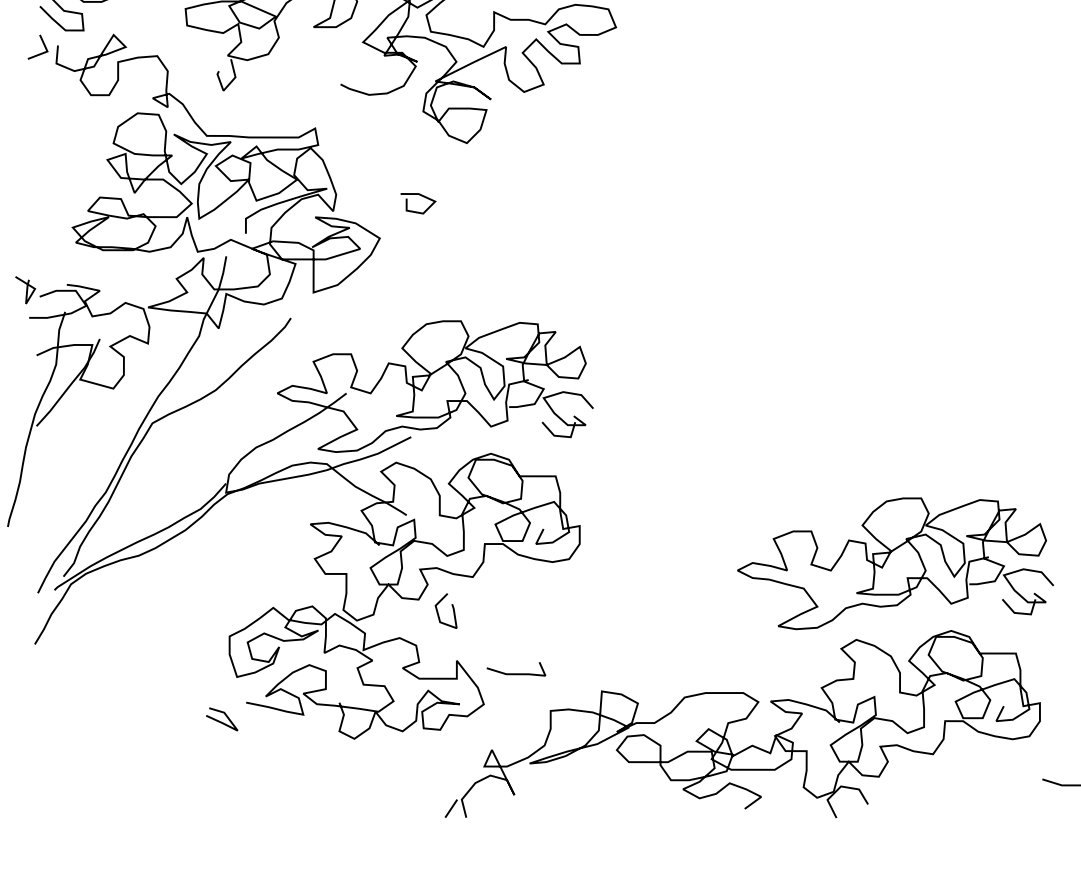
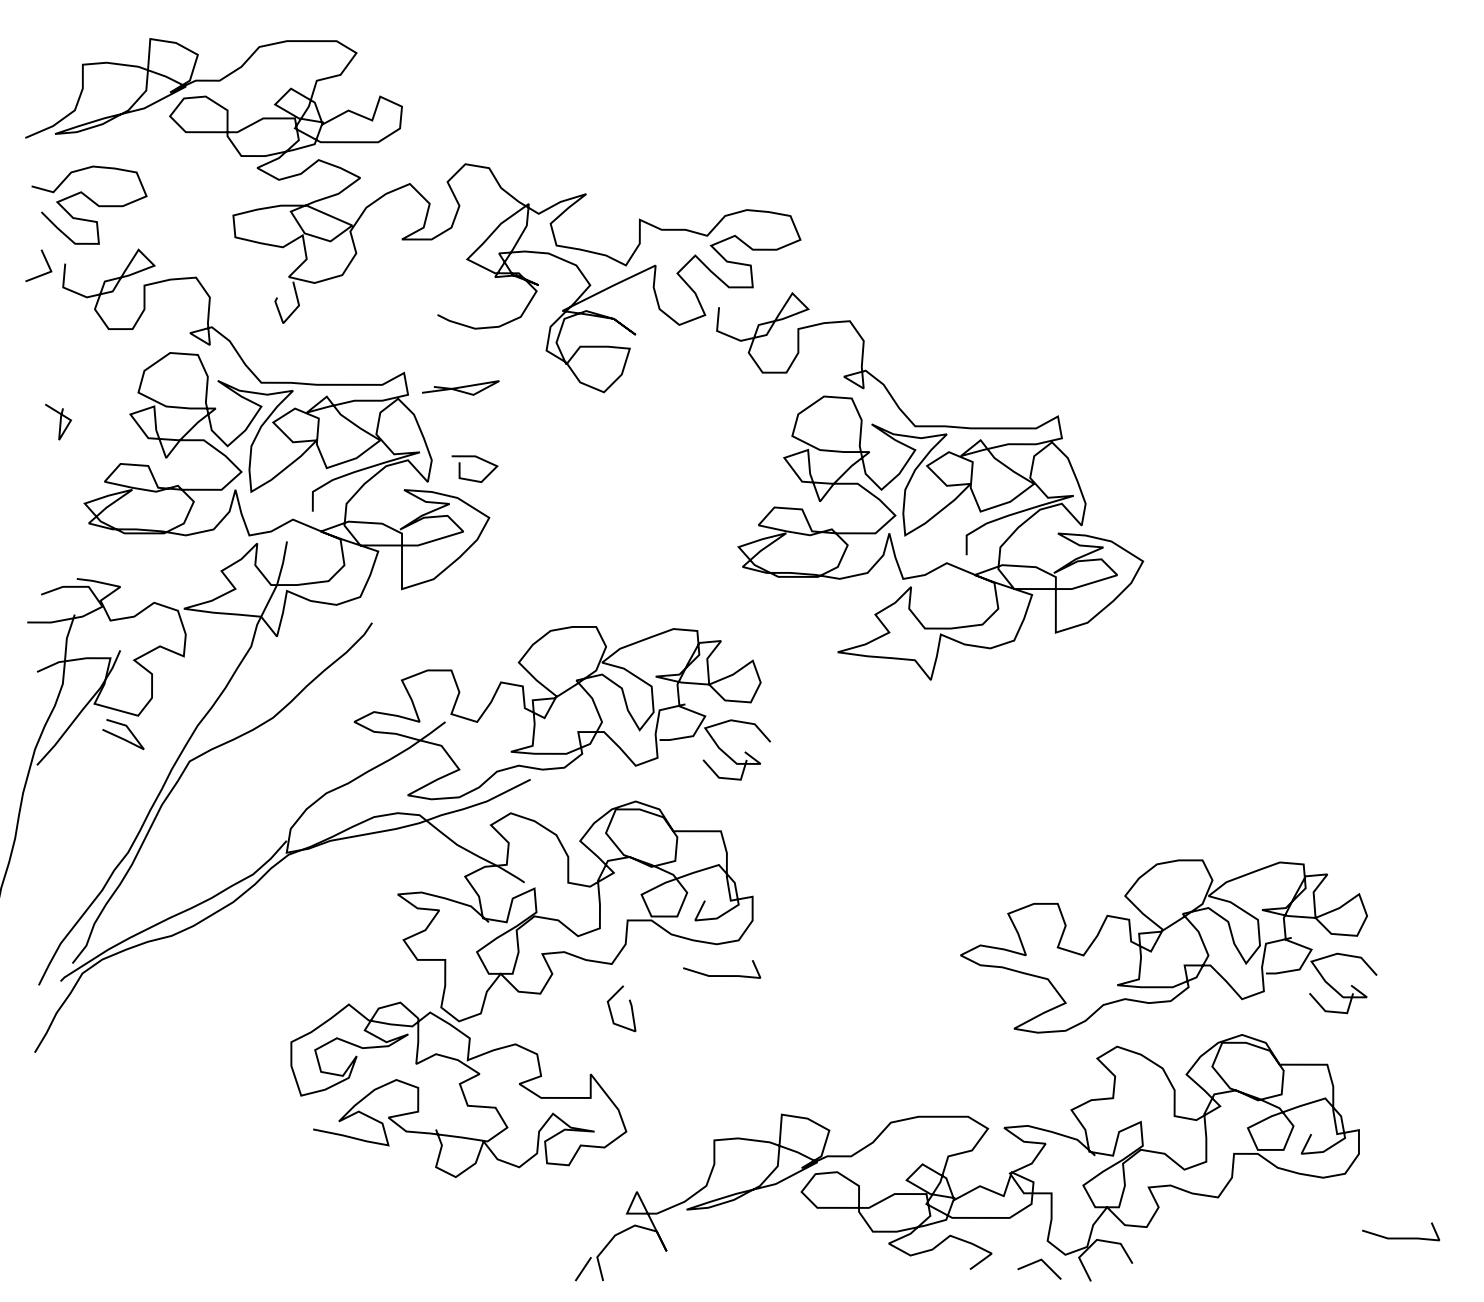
curve: (358, 139) -> (460, 387), added
curve: (421, 196) -> (479, 459), moved
curve: (720, 208) -> (938, 478), added
line: (26, 289) -> (59, 421), moved
curve: (452, 609) -> (630, 1006), moved
line: (516, 673) -> (722, 975), moved
line: (221, 721) -> (122, 737), moved
line: (795, 803) -> (1037, 1262), added

